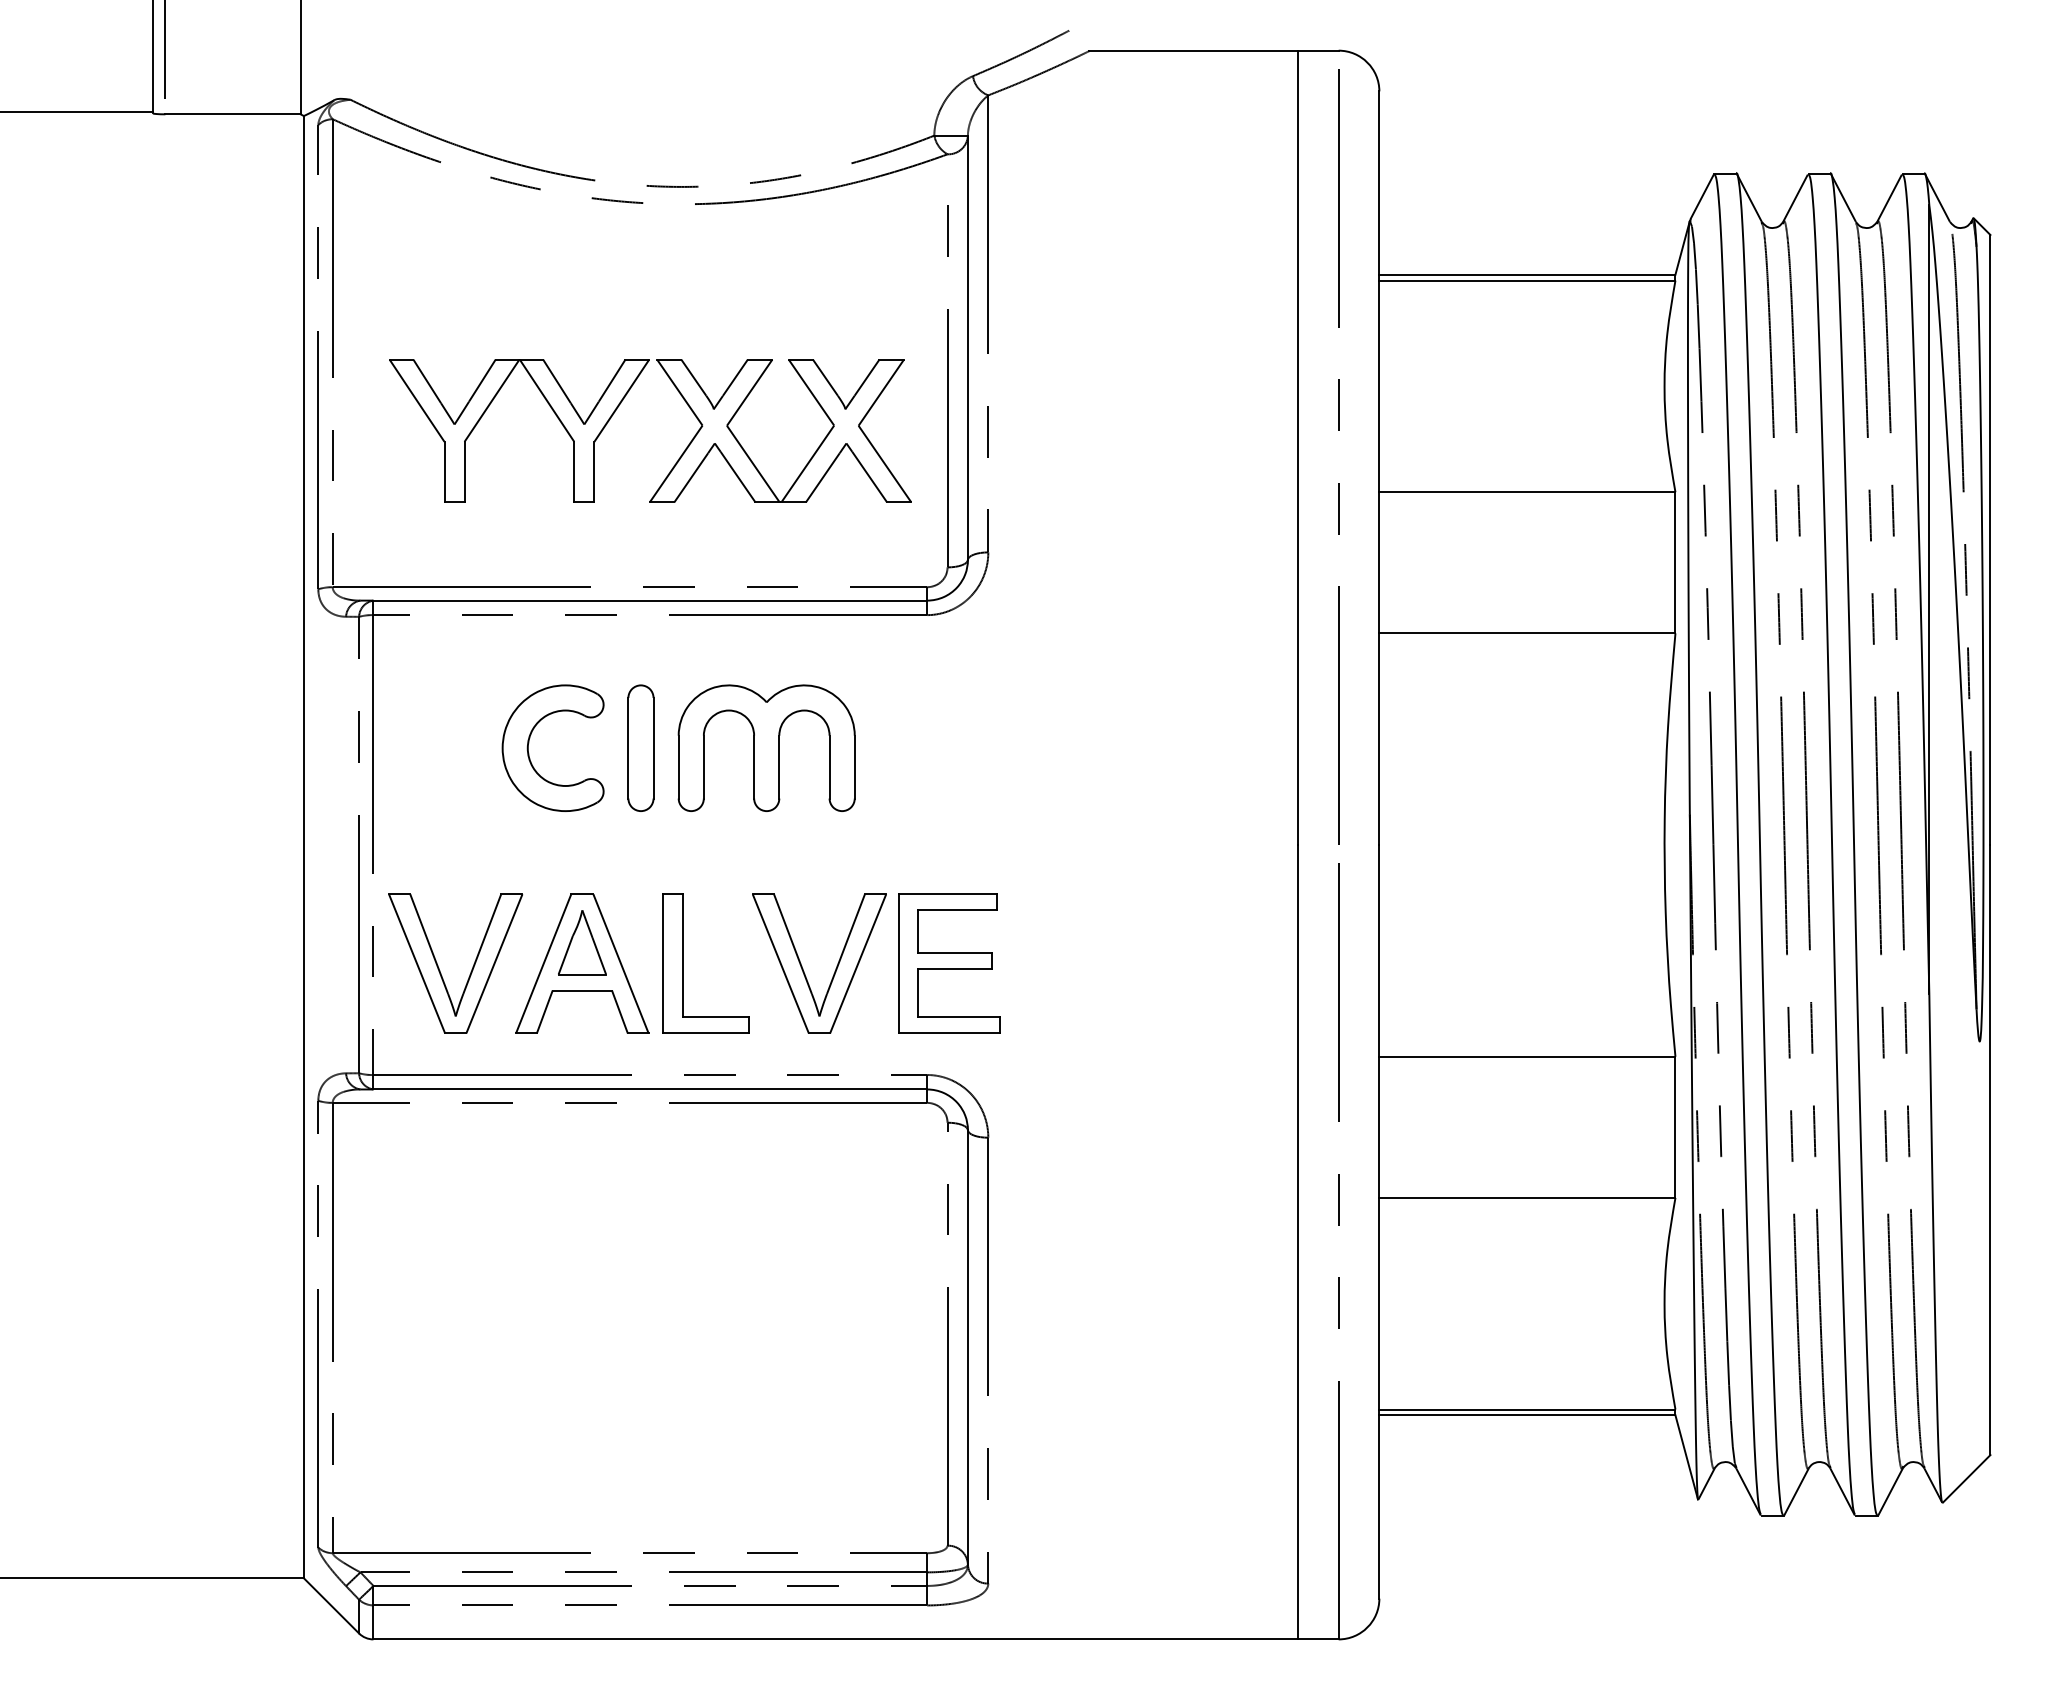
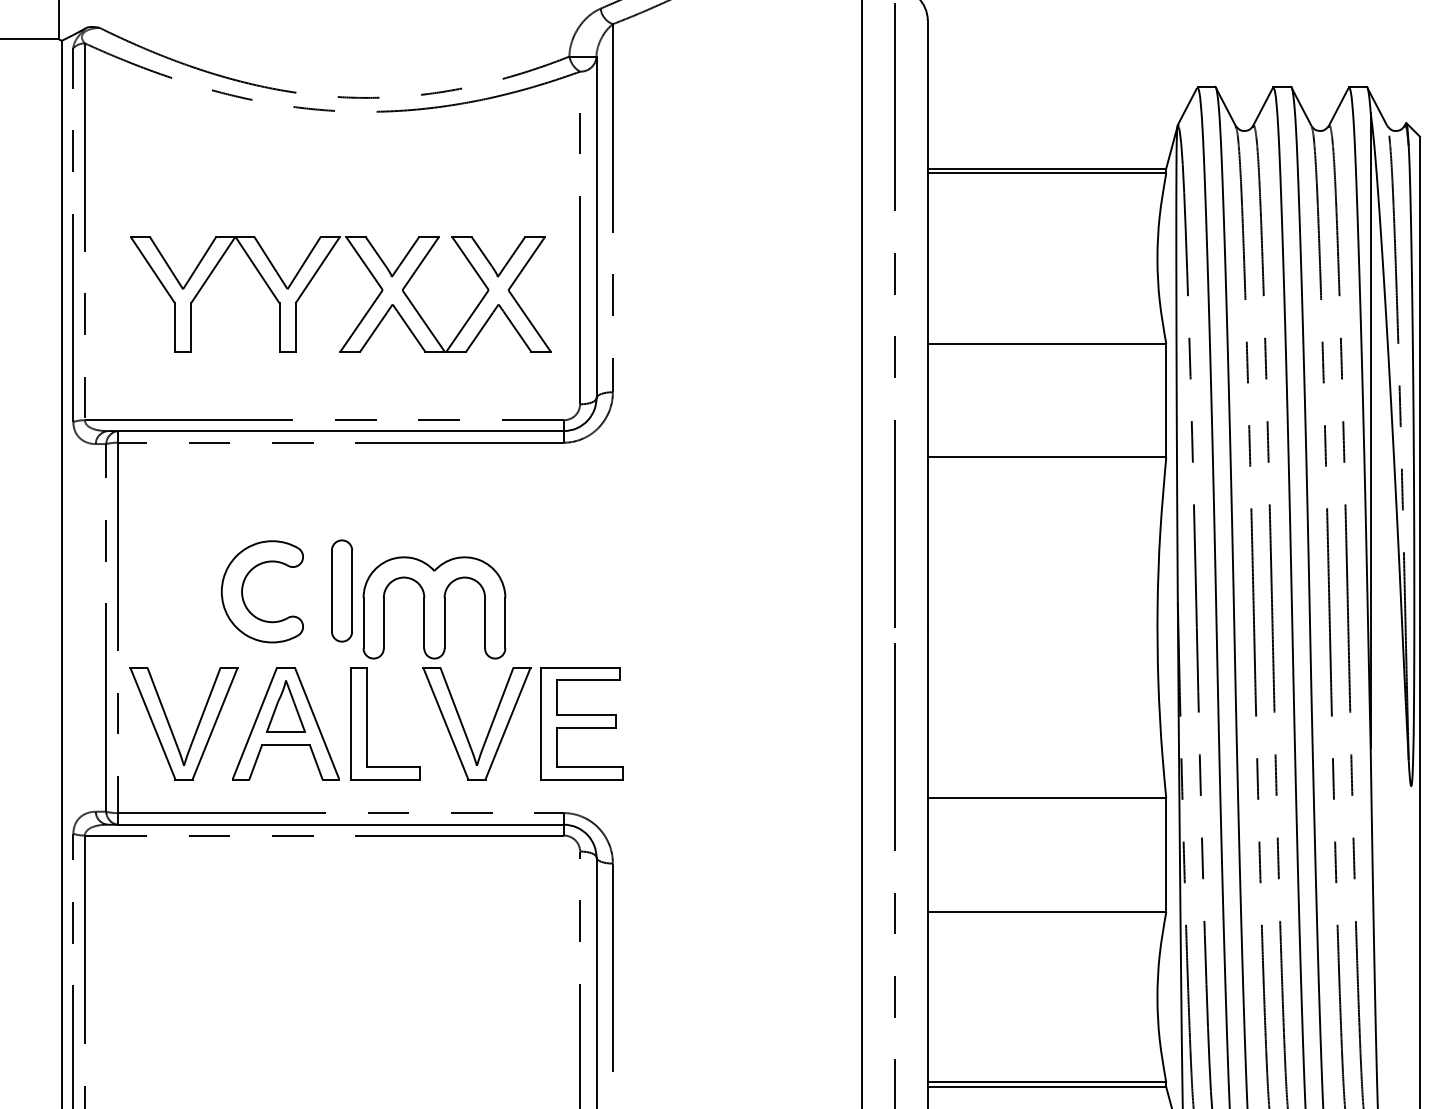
part: (529, 743) -> (243, 588), moved
part: (640, 747) -> (341, 590), moved
part: (766, 747) -> (434, 607), moved

